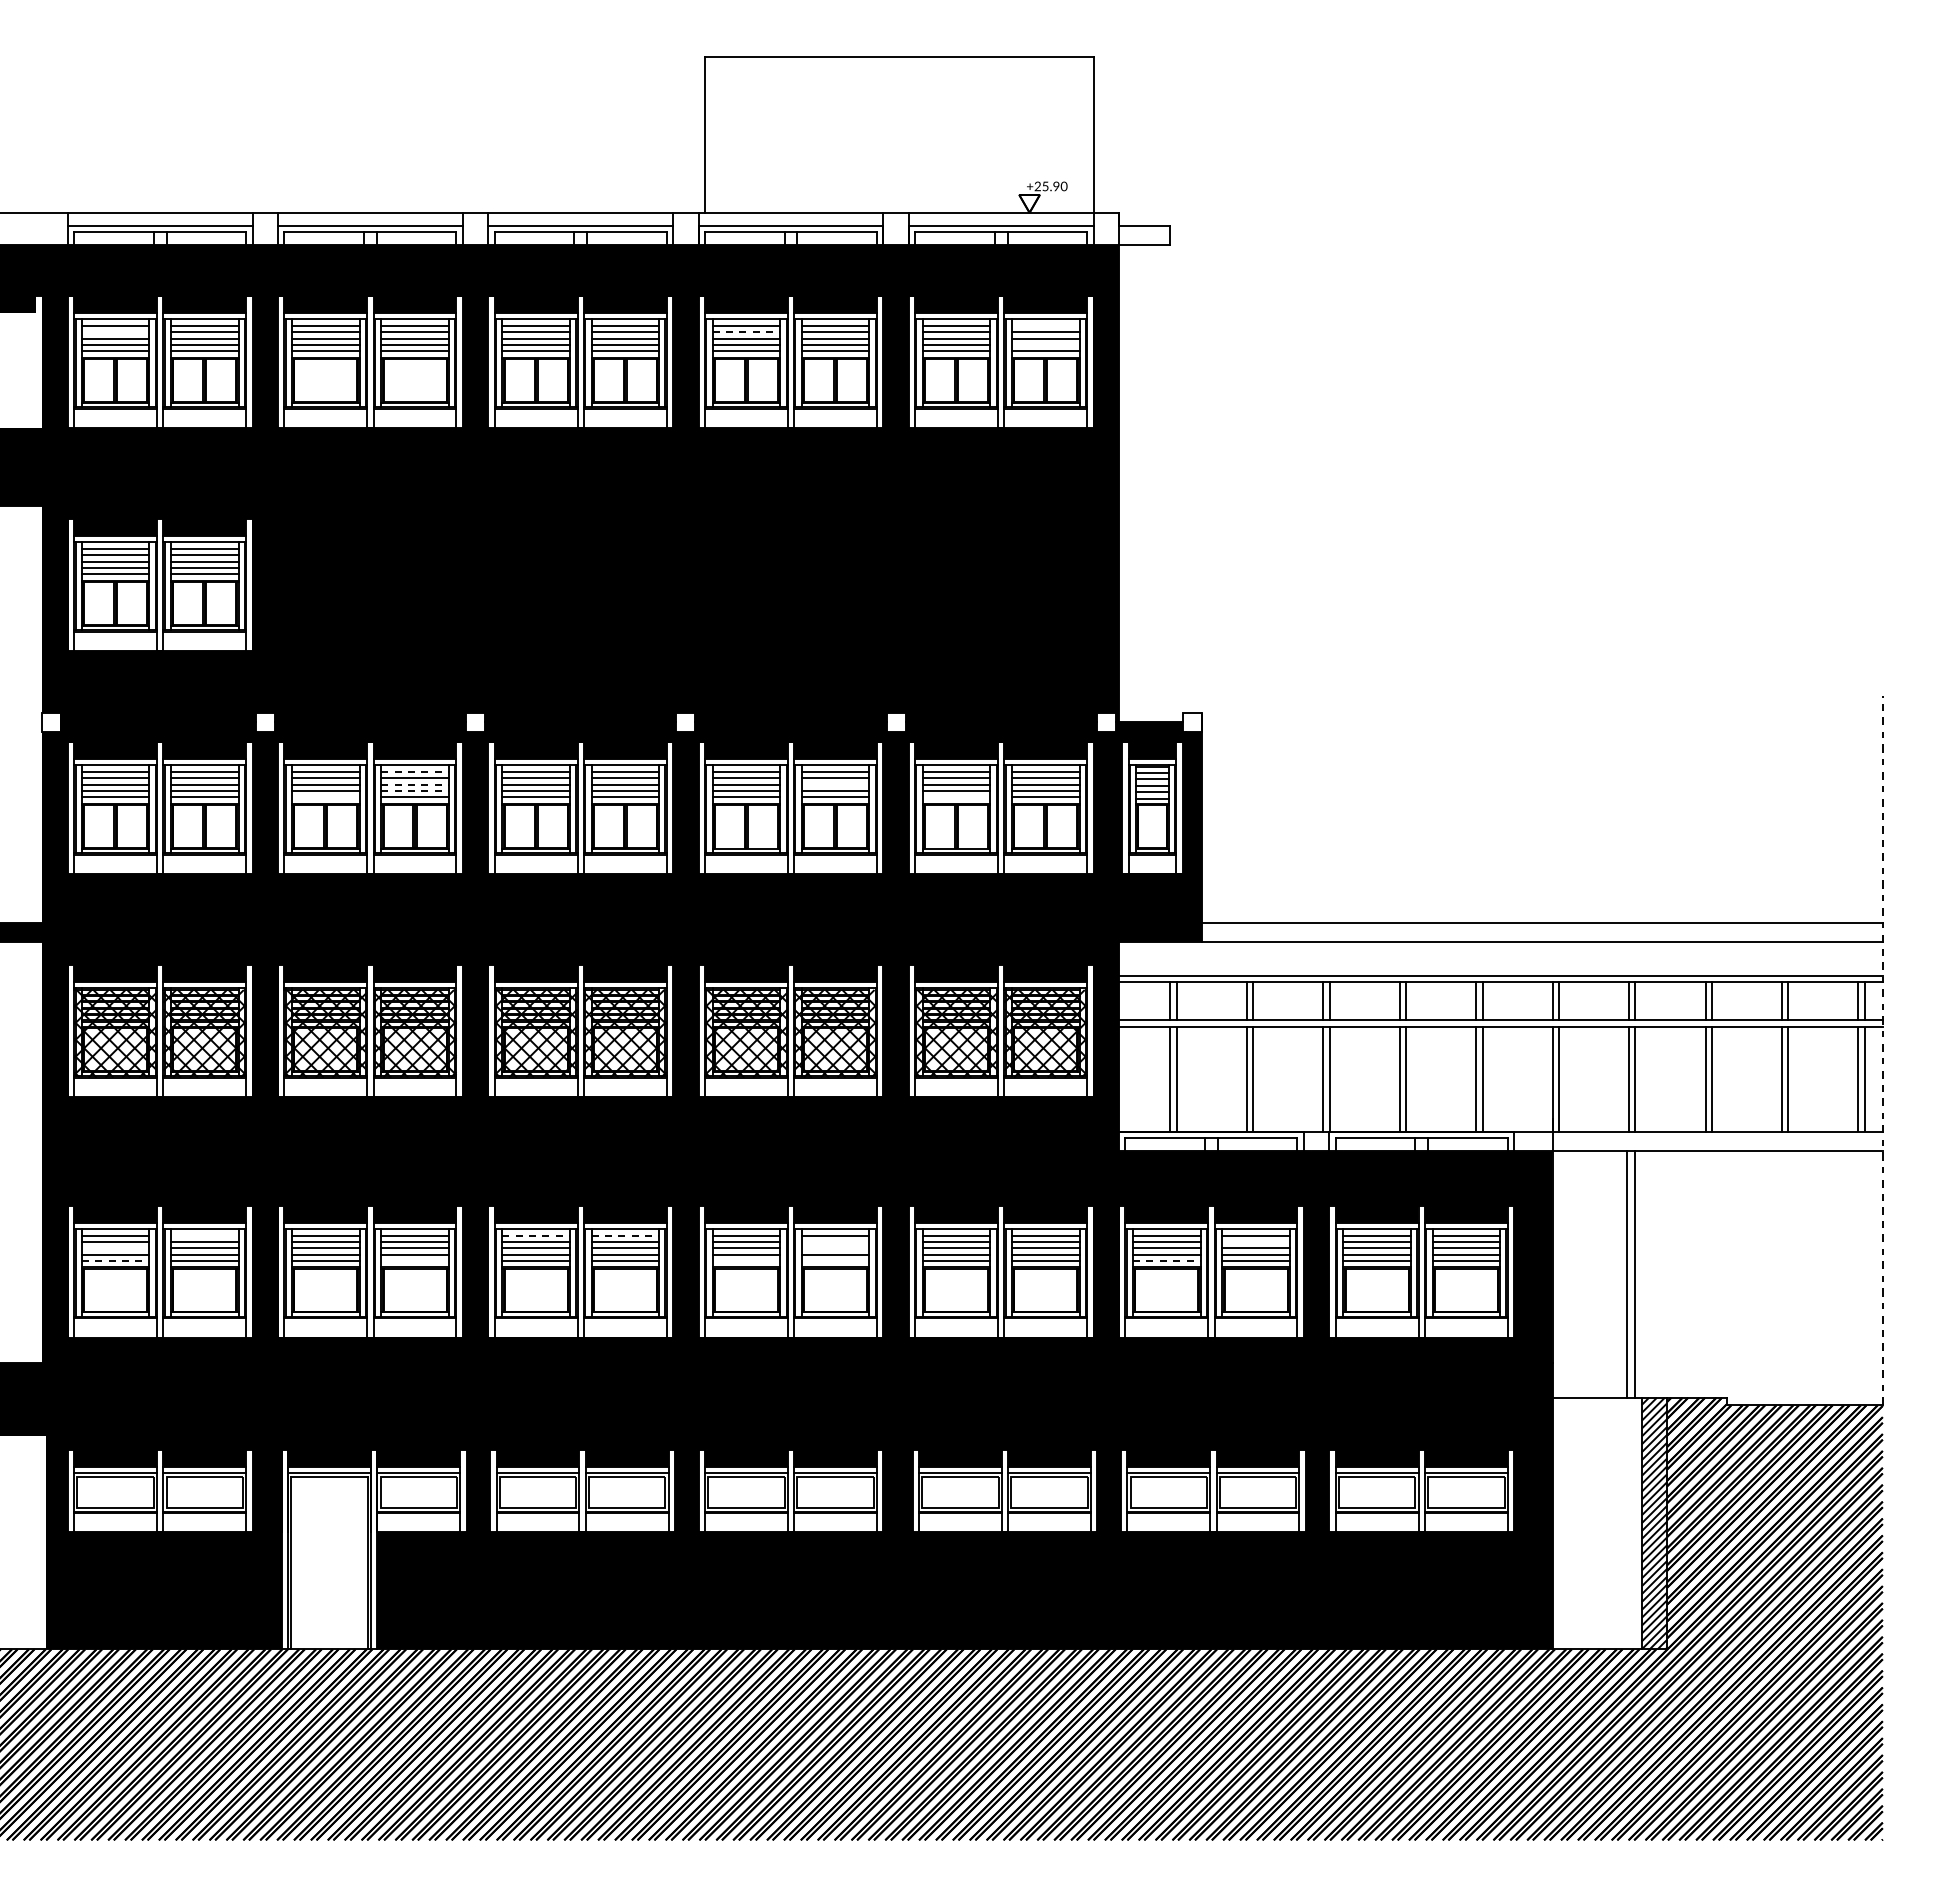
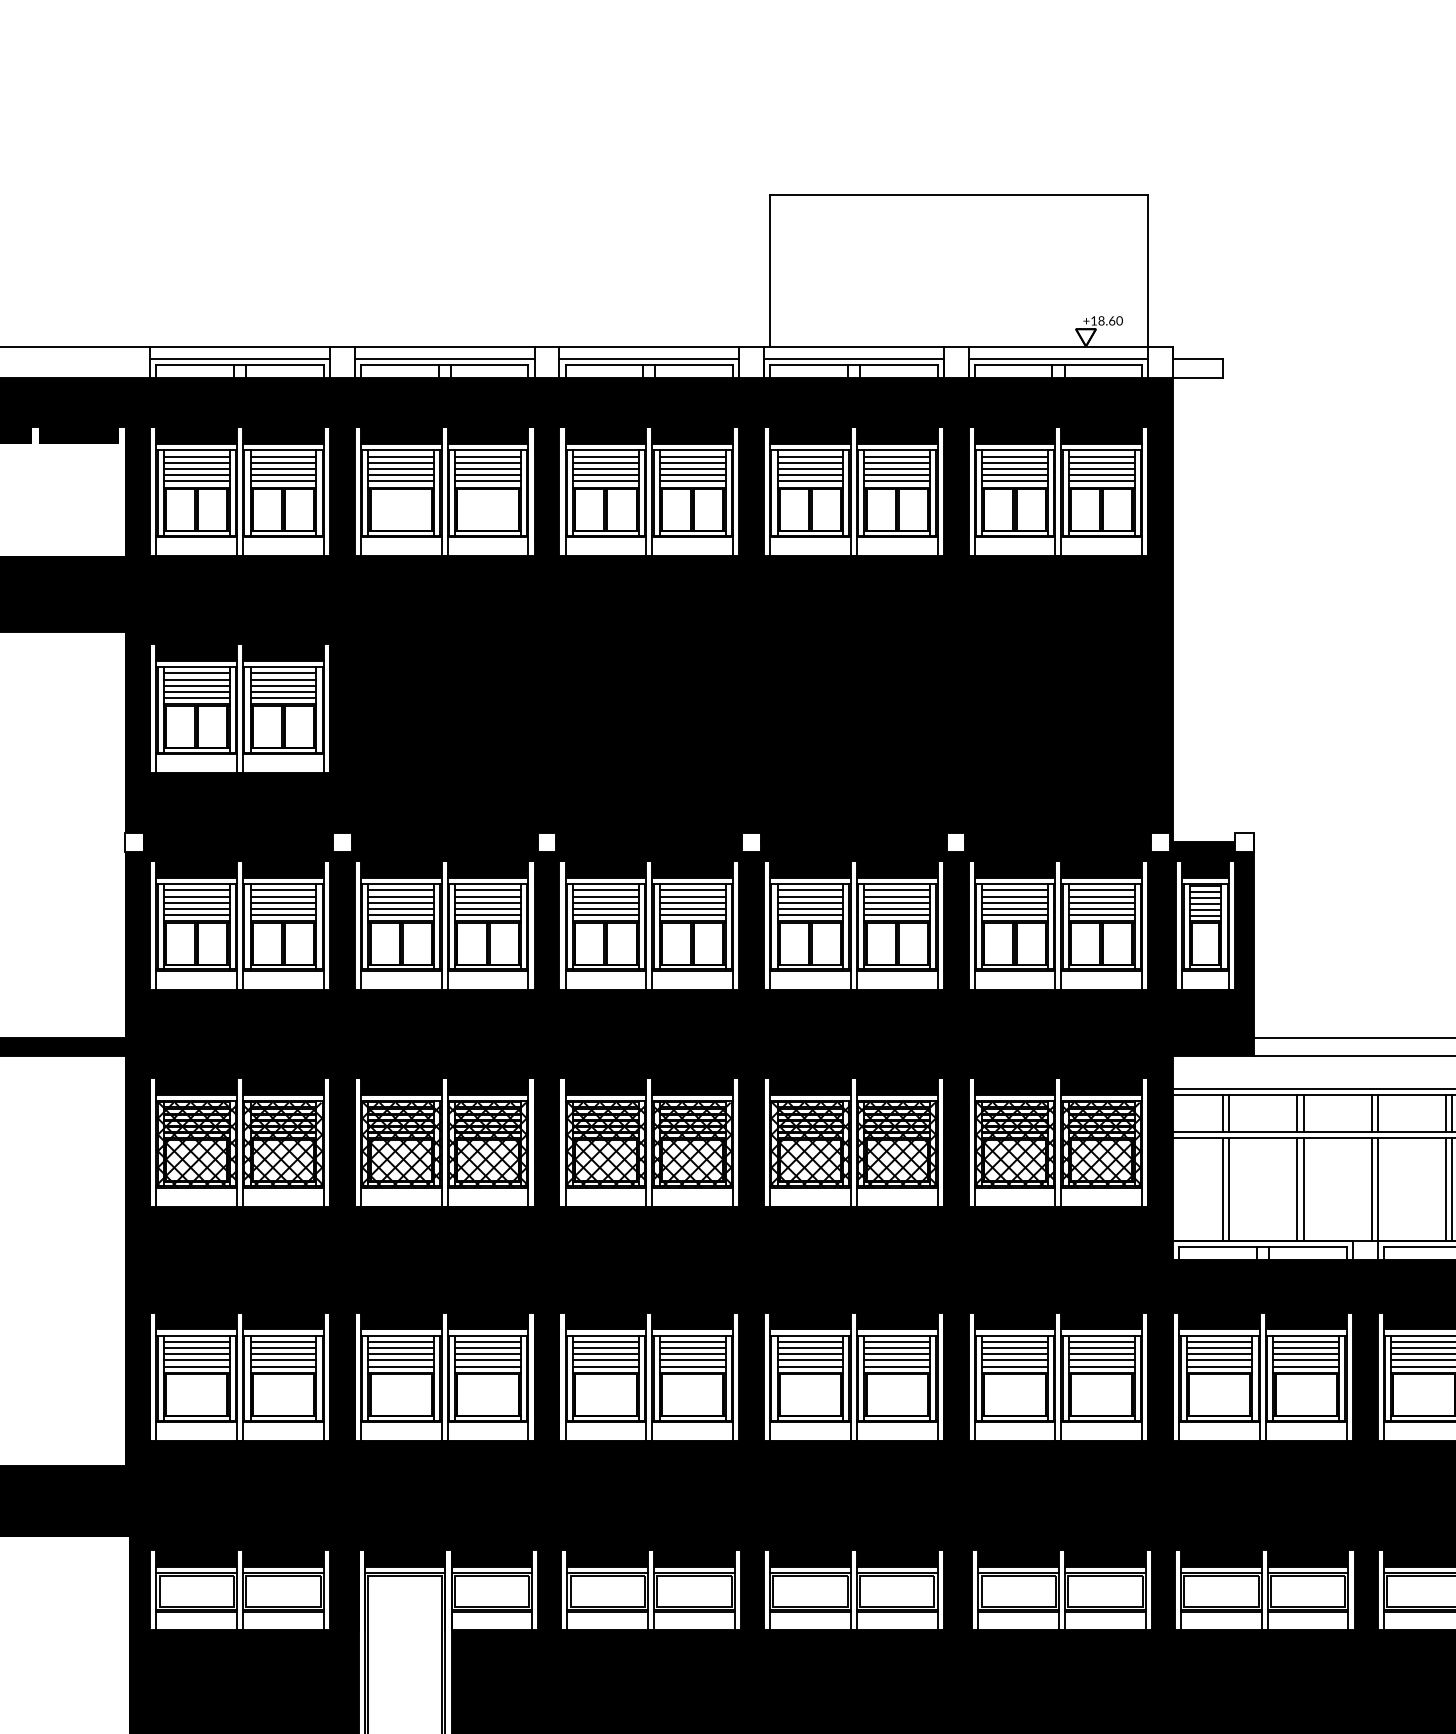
text: (1046, 186) -> (1102, 320), +25.90 -> +18.60
line: (1045, 325) -> (1101, 456), added
line: (115, 332) -> (196, 463), added
line: (746, 332) -> (810, 463), dashed -> solid
line: (1045, 344) -> (1101, 474), added
line: (415, 771) -> (488, 890), dashed -> solid
line: (415, 784) -> (488, 902), dashed -> solid
line: (835, 784) -> (897, 902), added
line: (415, 790) -> (488, 908), dashed -> solid
line: (325, 797) -> (400, 915), added
line: (956, 797) -> (1014, 915), added
line: (204, 1235) -> (283, 1341), added
line: (536, 1235) -> (606, 1341), dashed -> solid
line: (625, 1235) -> (692, 1341), dashed -> solid
line: (835, 1241) -> (897, 1347), added
line: (1255, 1241) -> (1305, 1347), added
line: (115, 1248) -> (196, 1354), added
line: (835, 1248) -> (897, 1354), added
line: (115, 1261) -> (196, 1366), dashed -> solid
line: (414, 1261) -> (487, 1366), added
line: (746, 1261) -> (810, 1366), added
line: (835, 1261) -> (897, 1366), added
line: (1166, 1261) -> (1219, 1366), dashed -> solid

